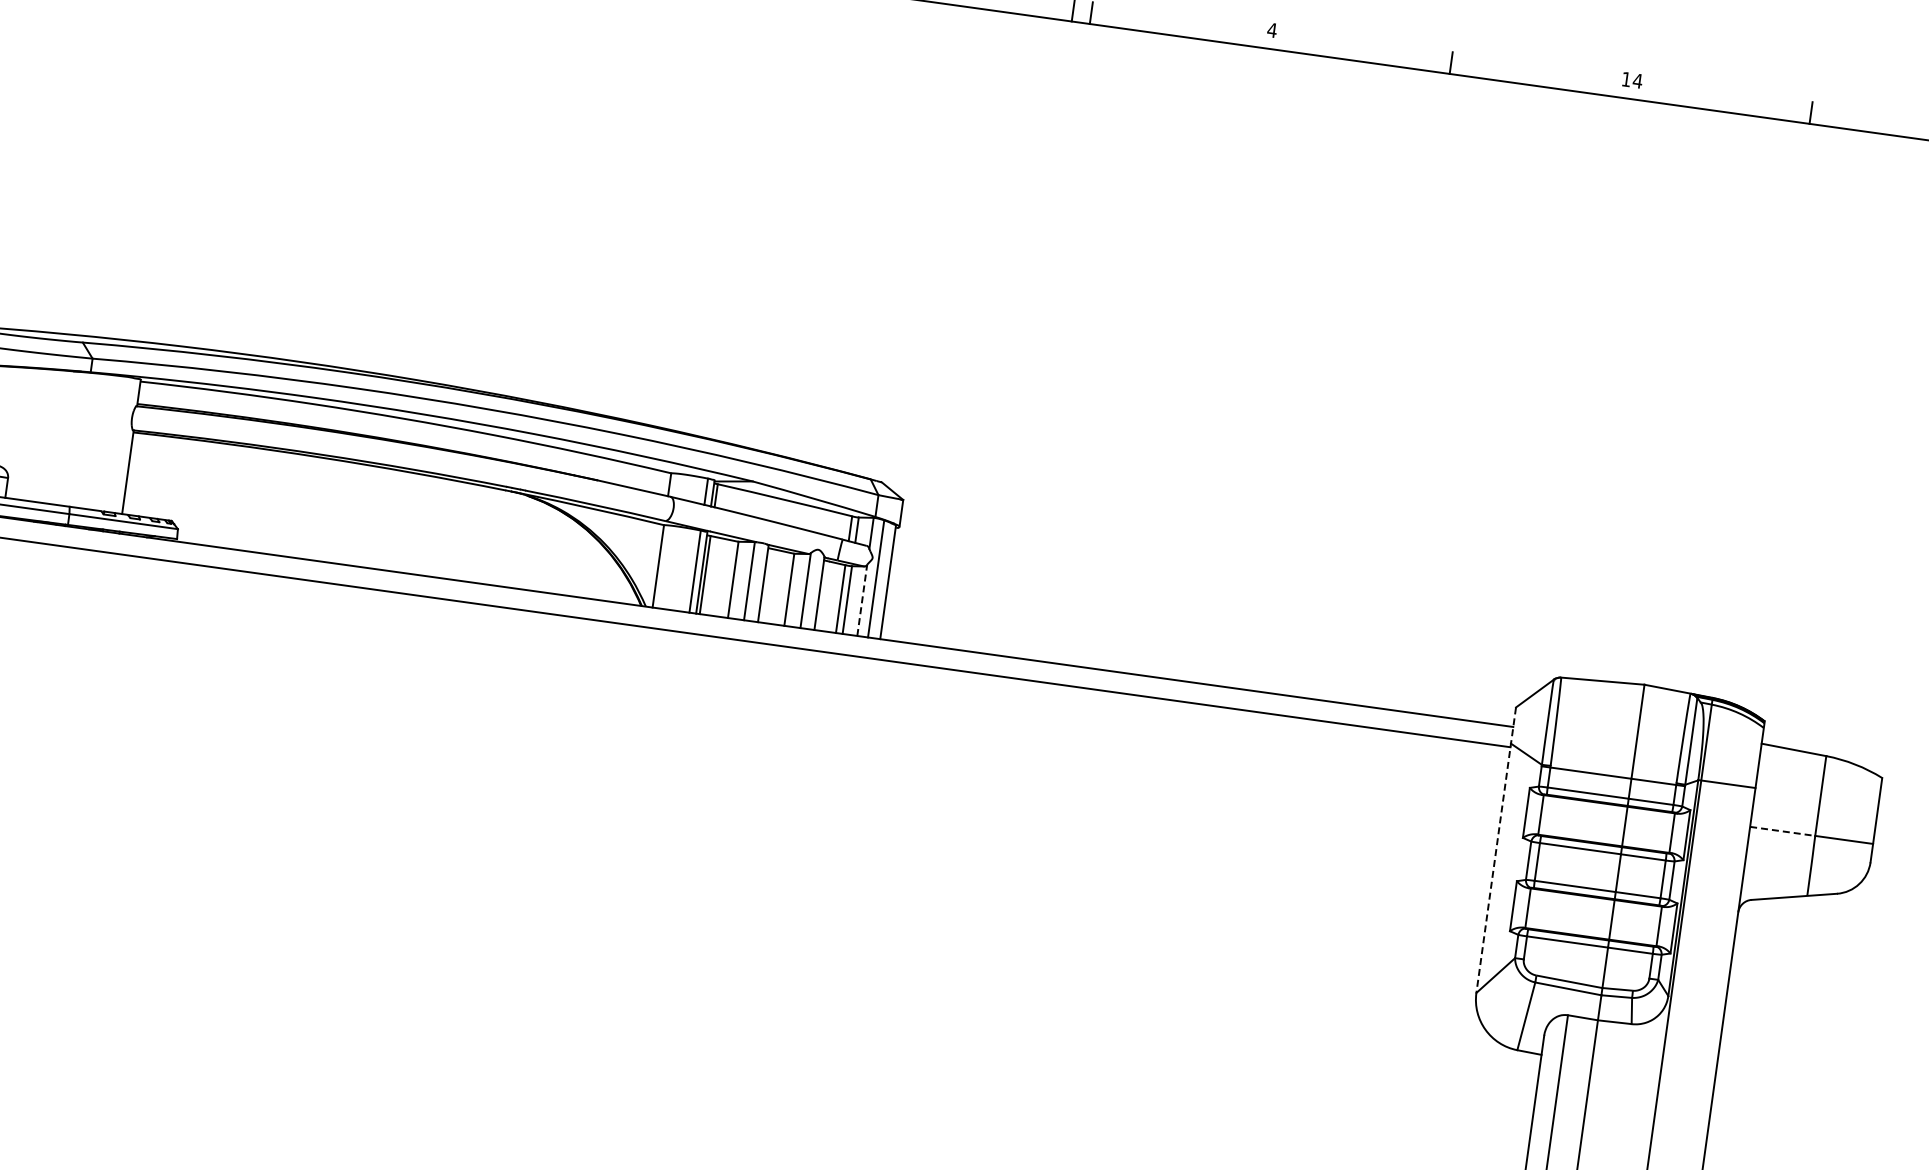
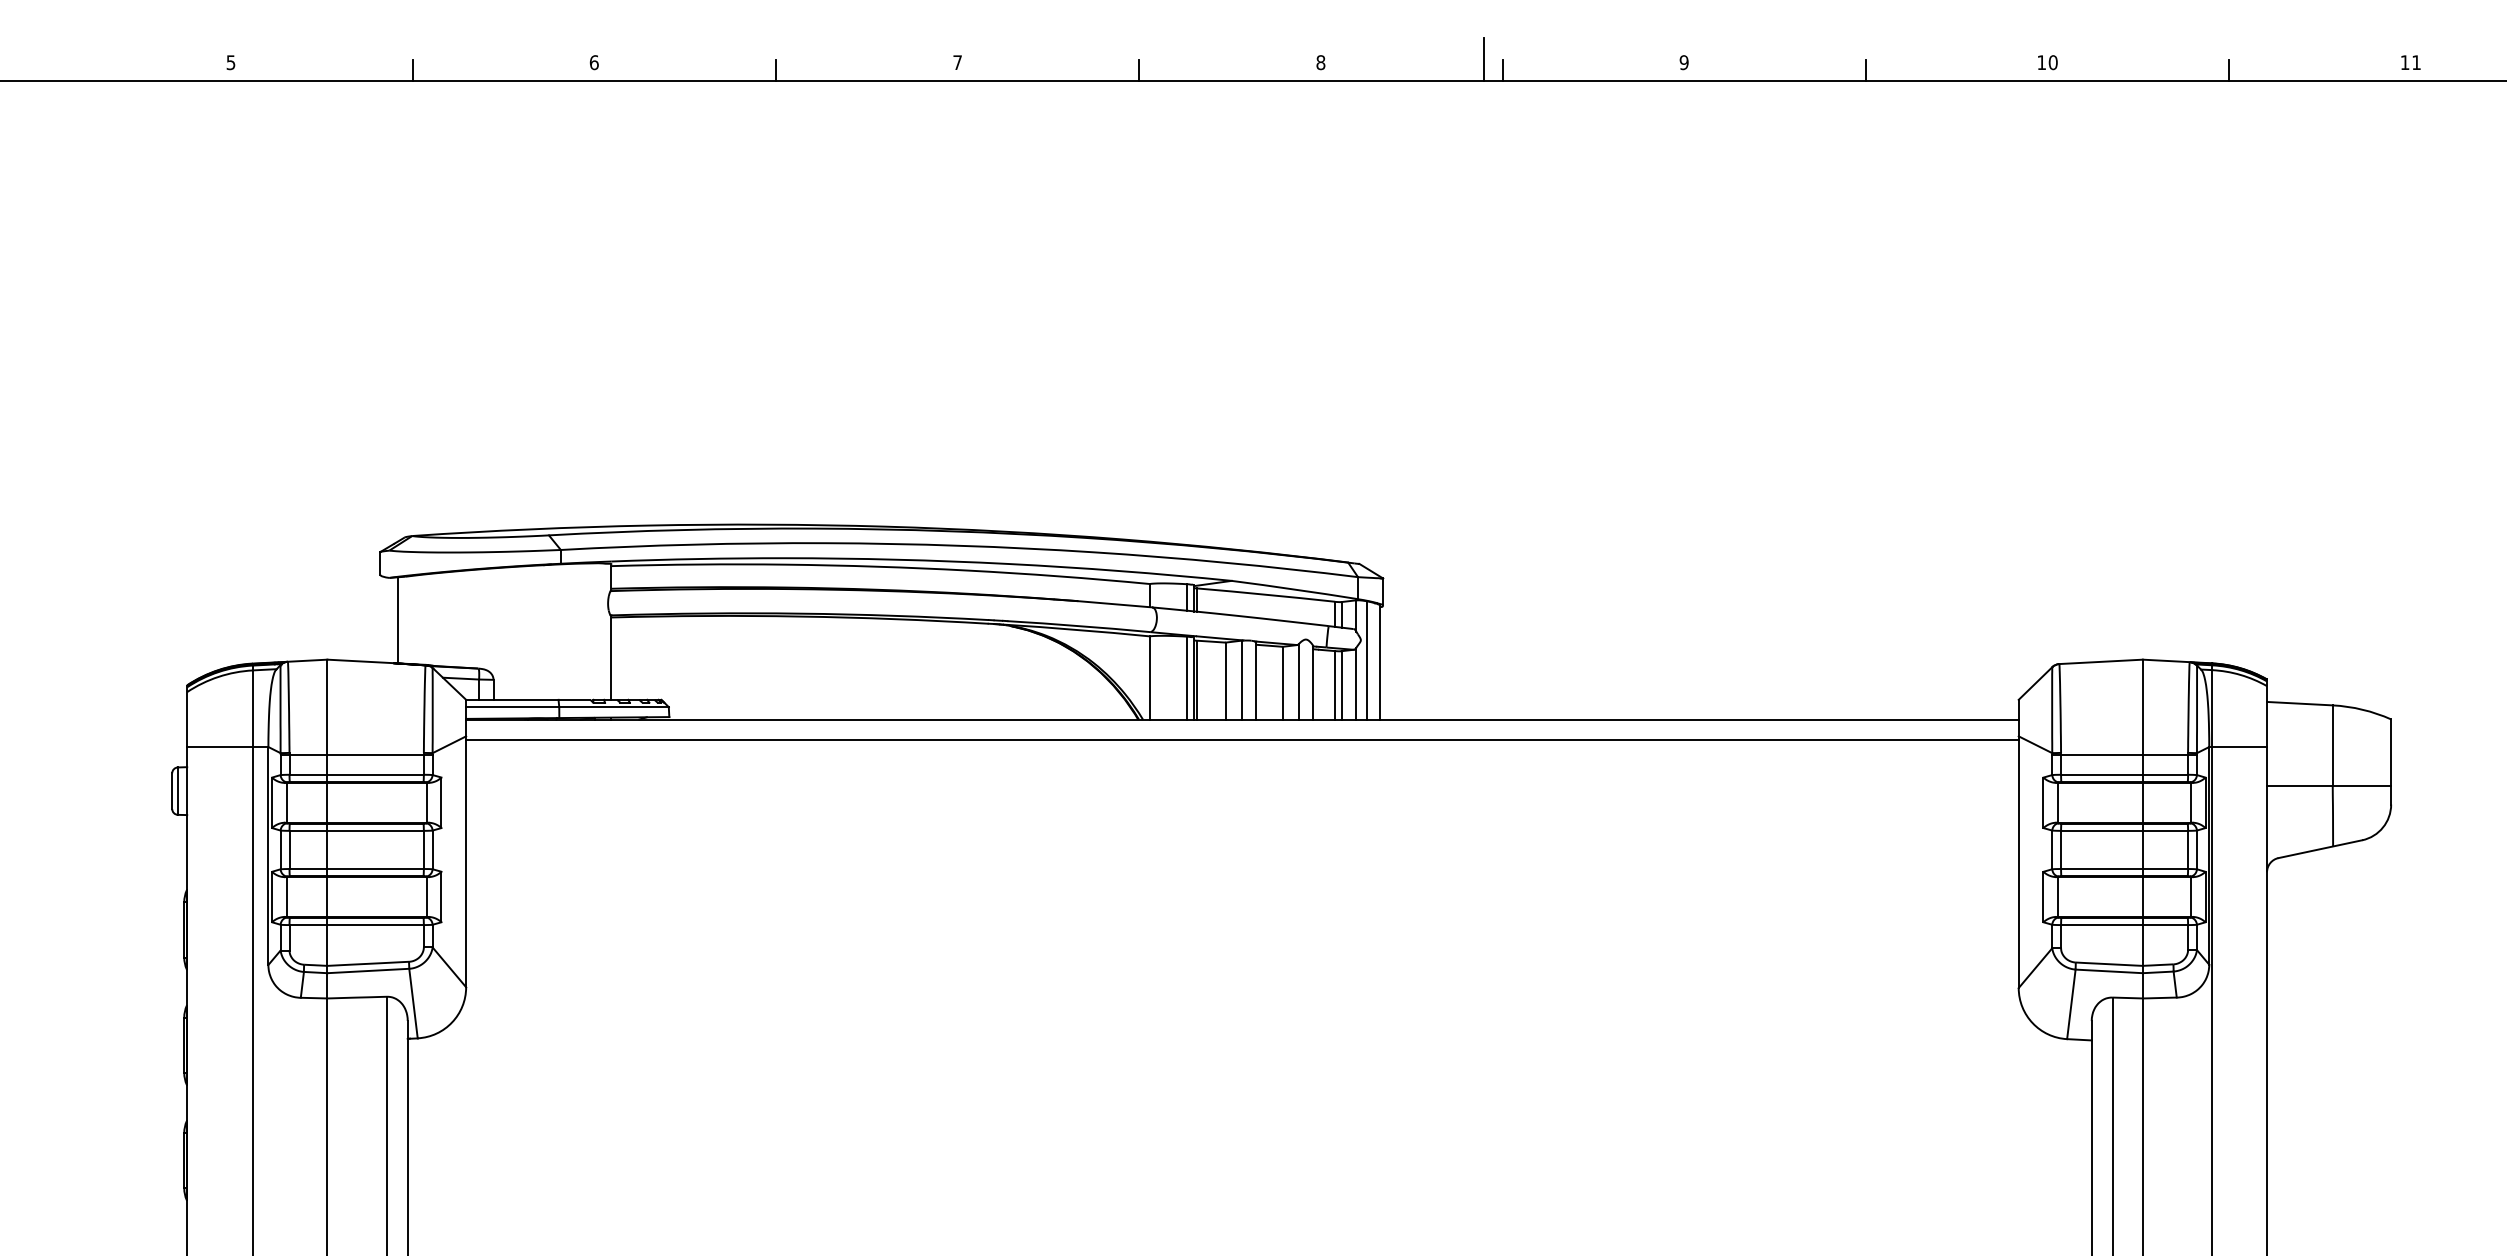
text: (1271, 30) -> (1683, 62), 4 -> 9
text: (1637, 80) -> (2052, 62), 14 -> 10
line: (862, 600) -> (1356, 683), dashed -> solid
line: (1782, 830) -> (2299, 785), dashed -> solid
line: (1495, 850) -> (2018, 844), dashed -> solid

